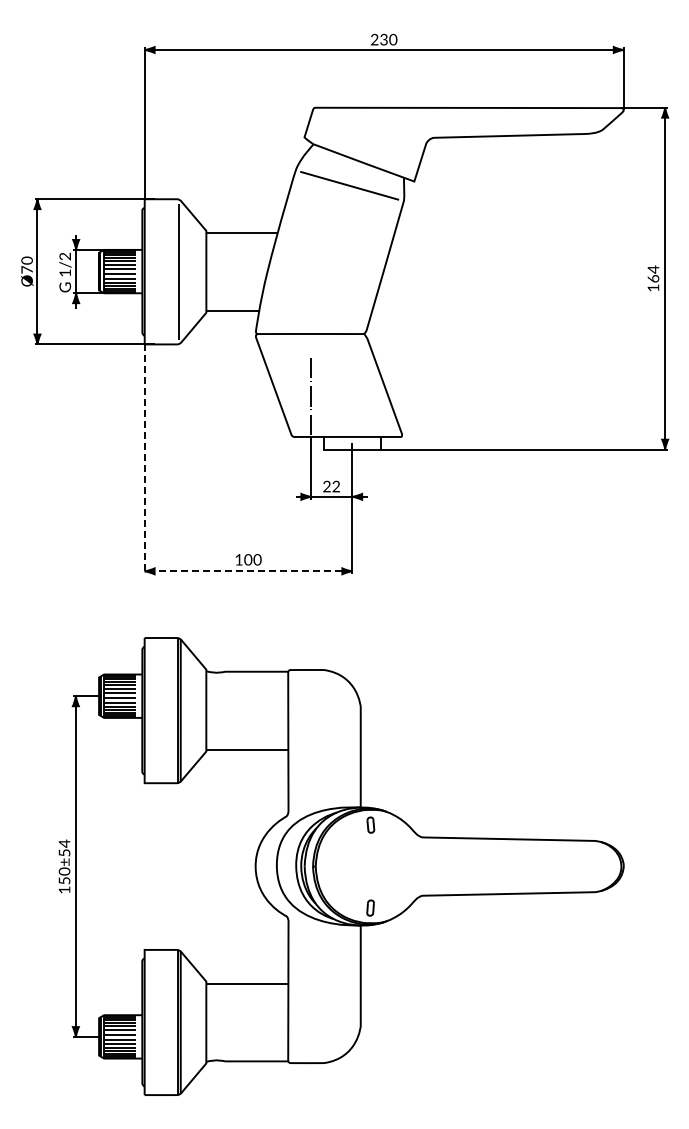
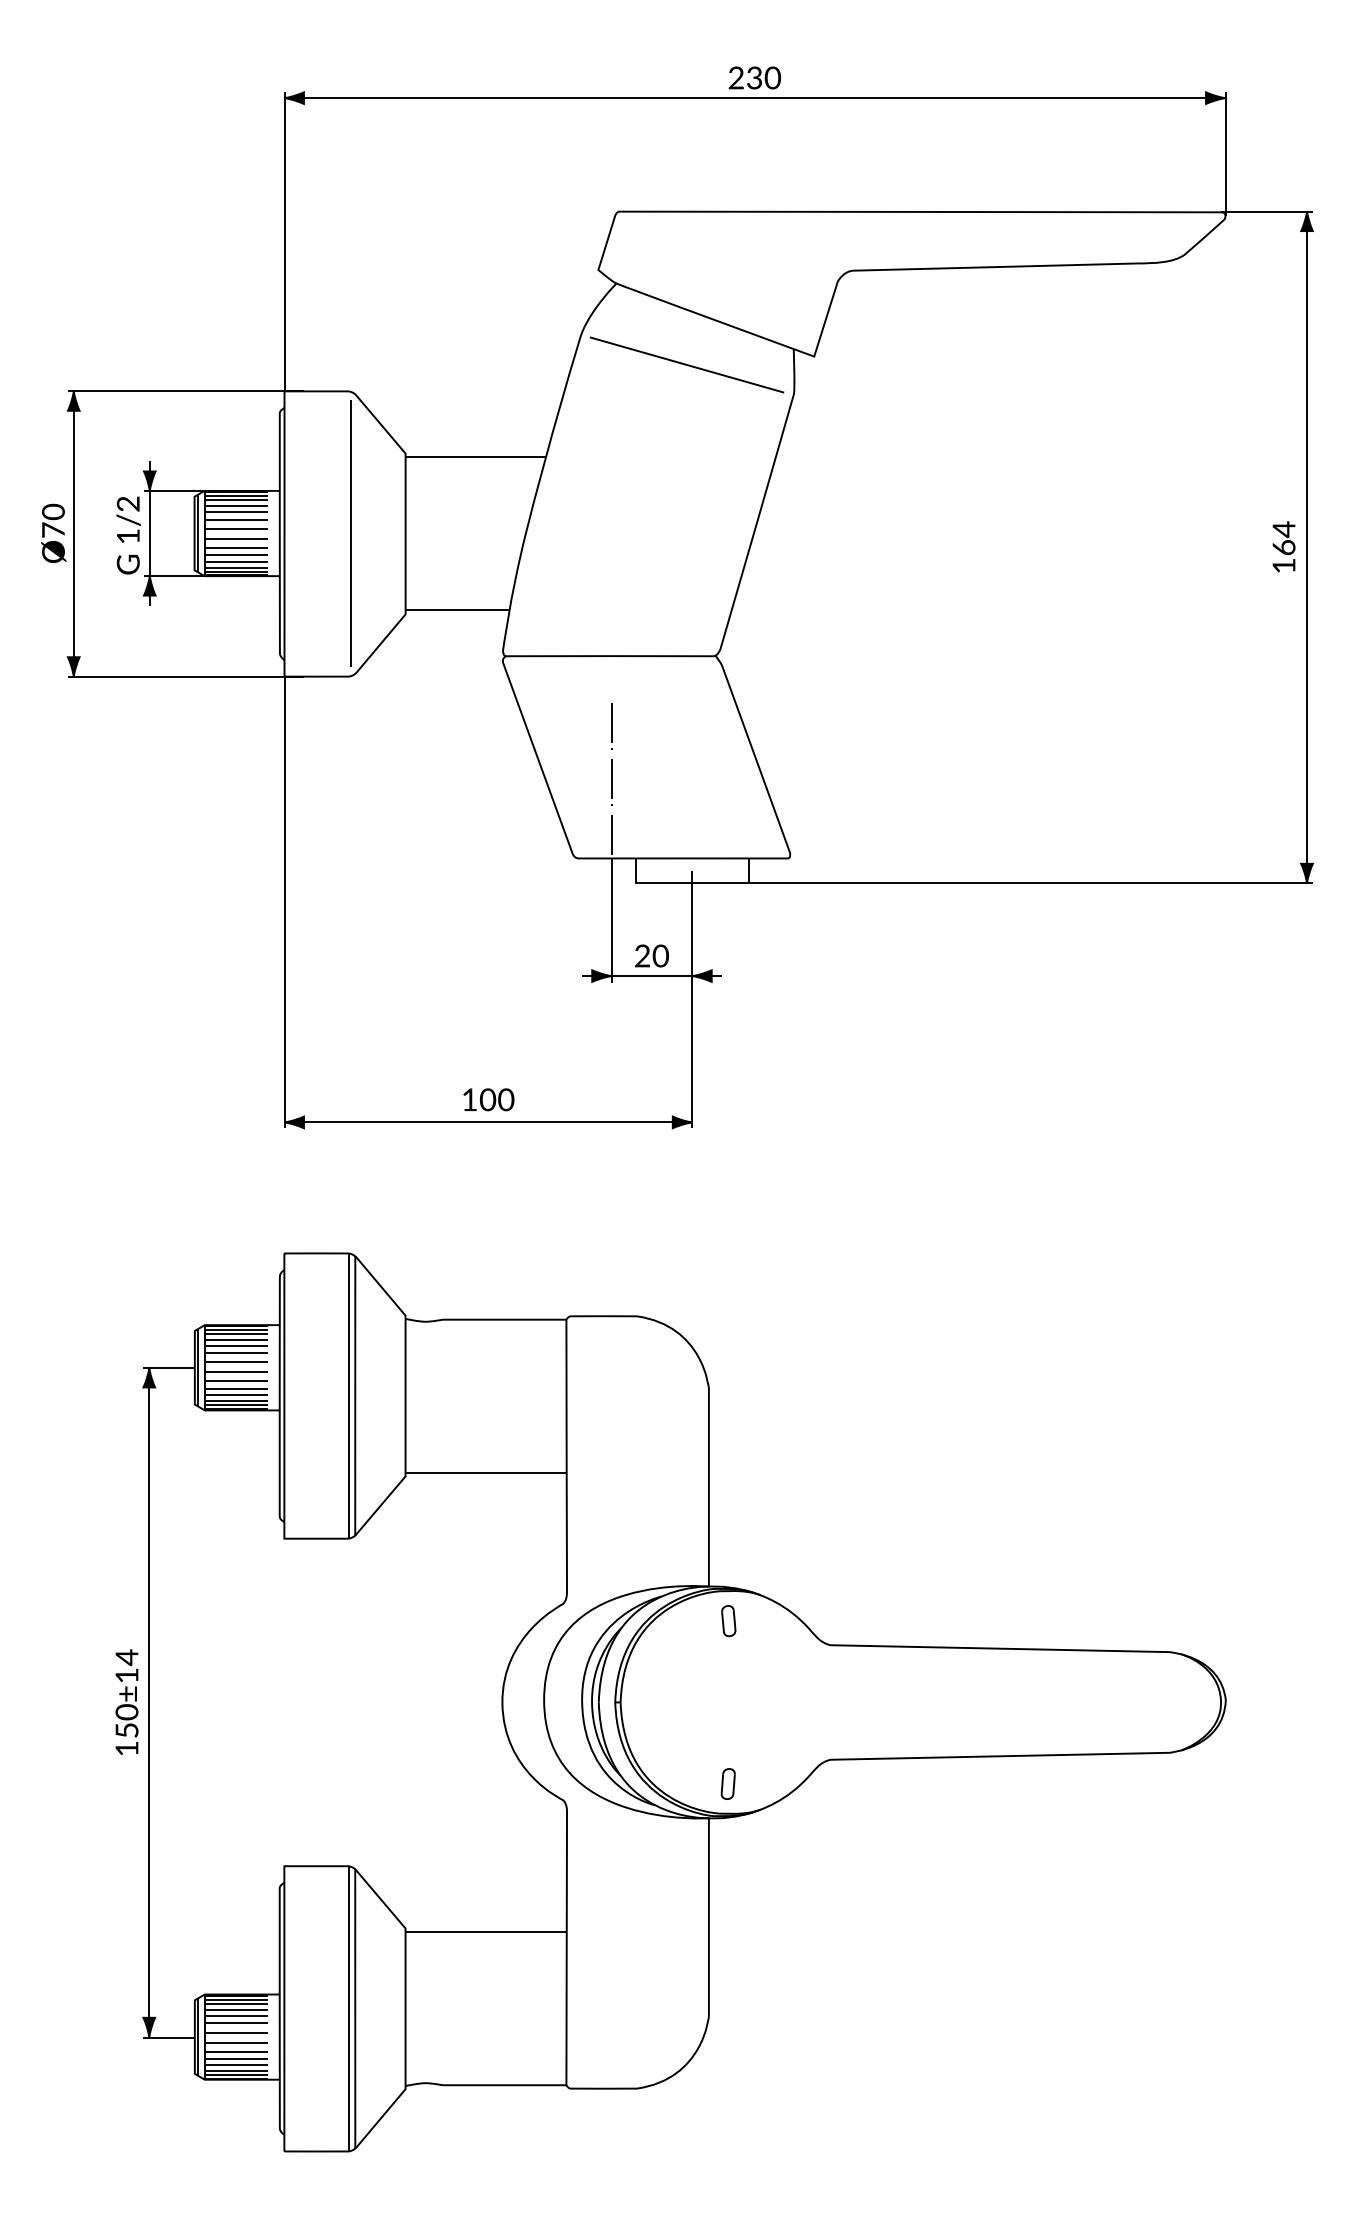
line: (144, 459) -> (284, 902), dashed -> solid
text: (336, 486) -> (661, 955), 22 -> 20
line: (248, 571) -> (488, 1122), dashed -> solid
text: (64, 852) -> (126, 1674), 150±54 -> 150±14

